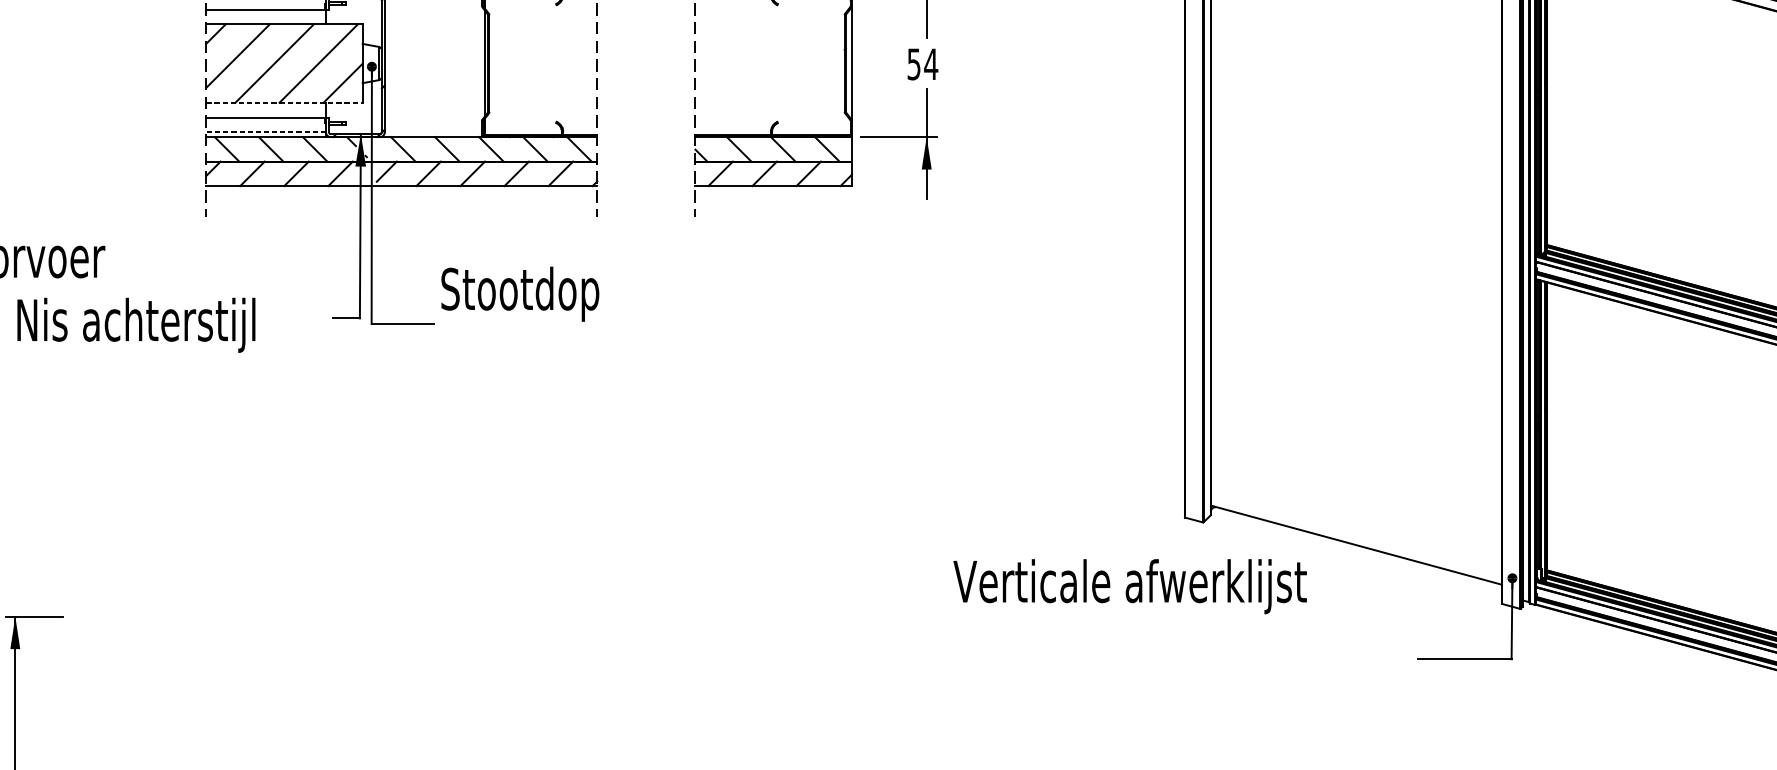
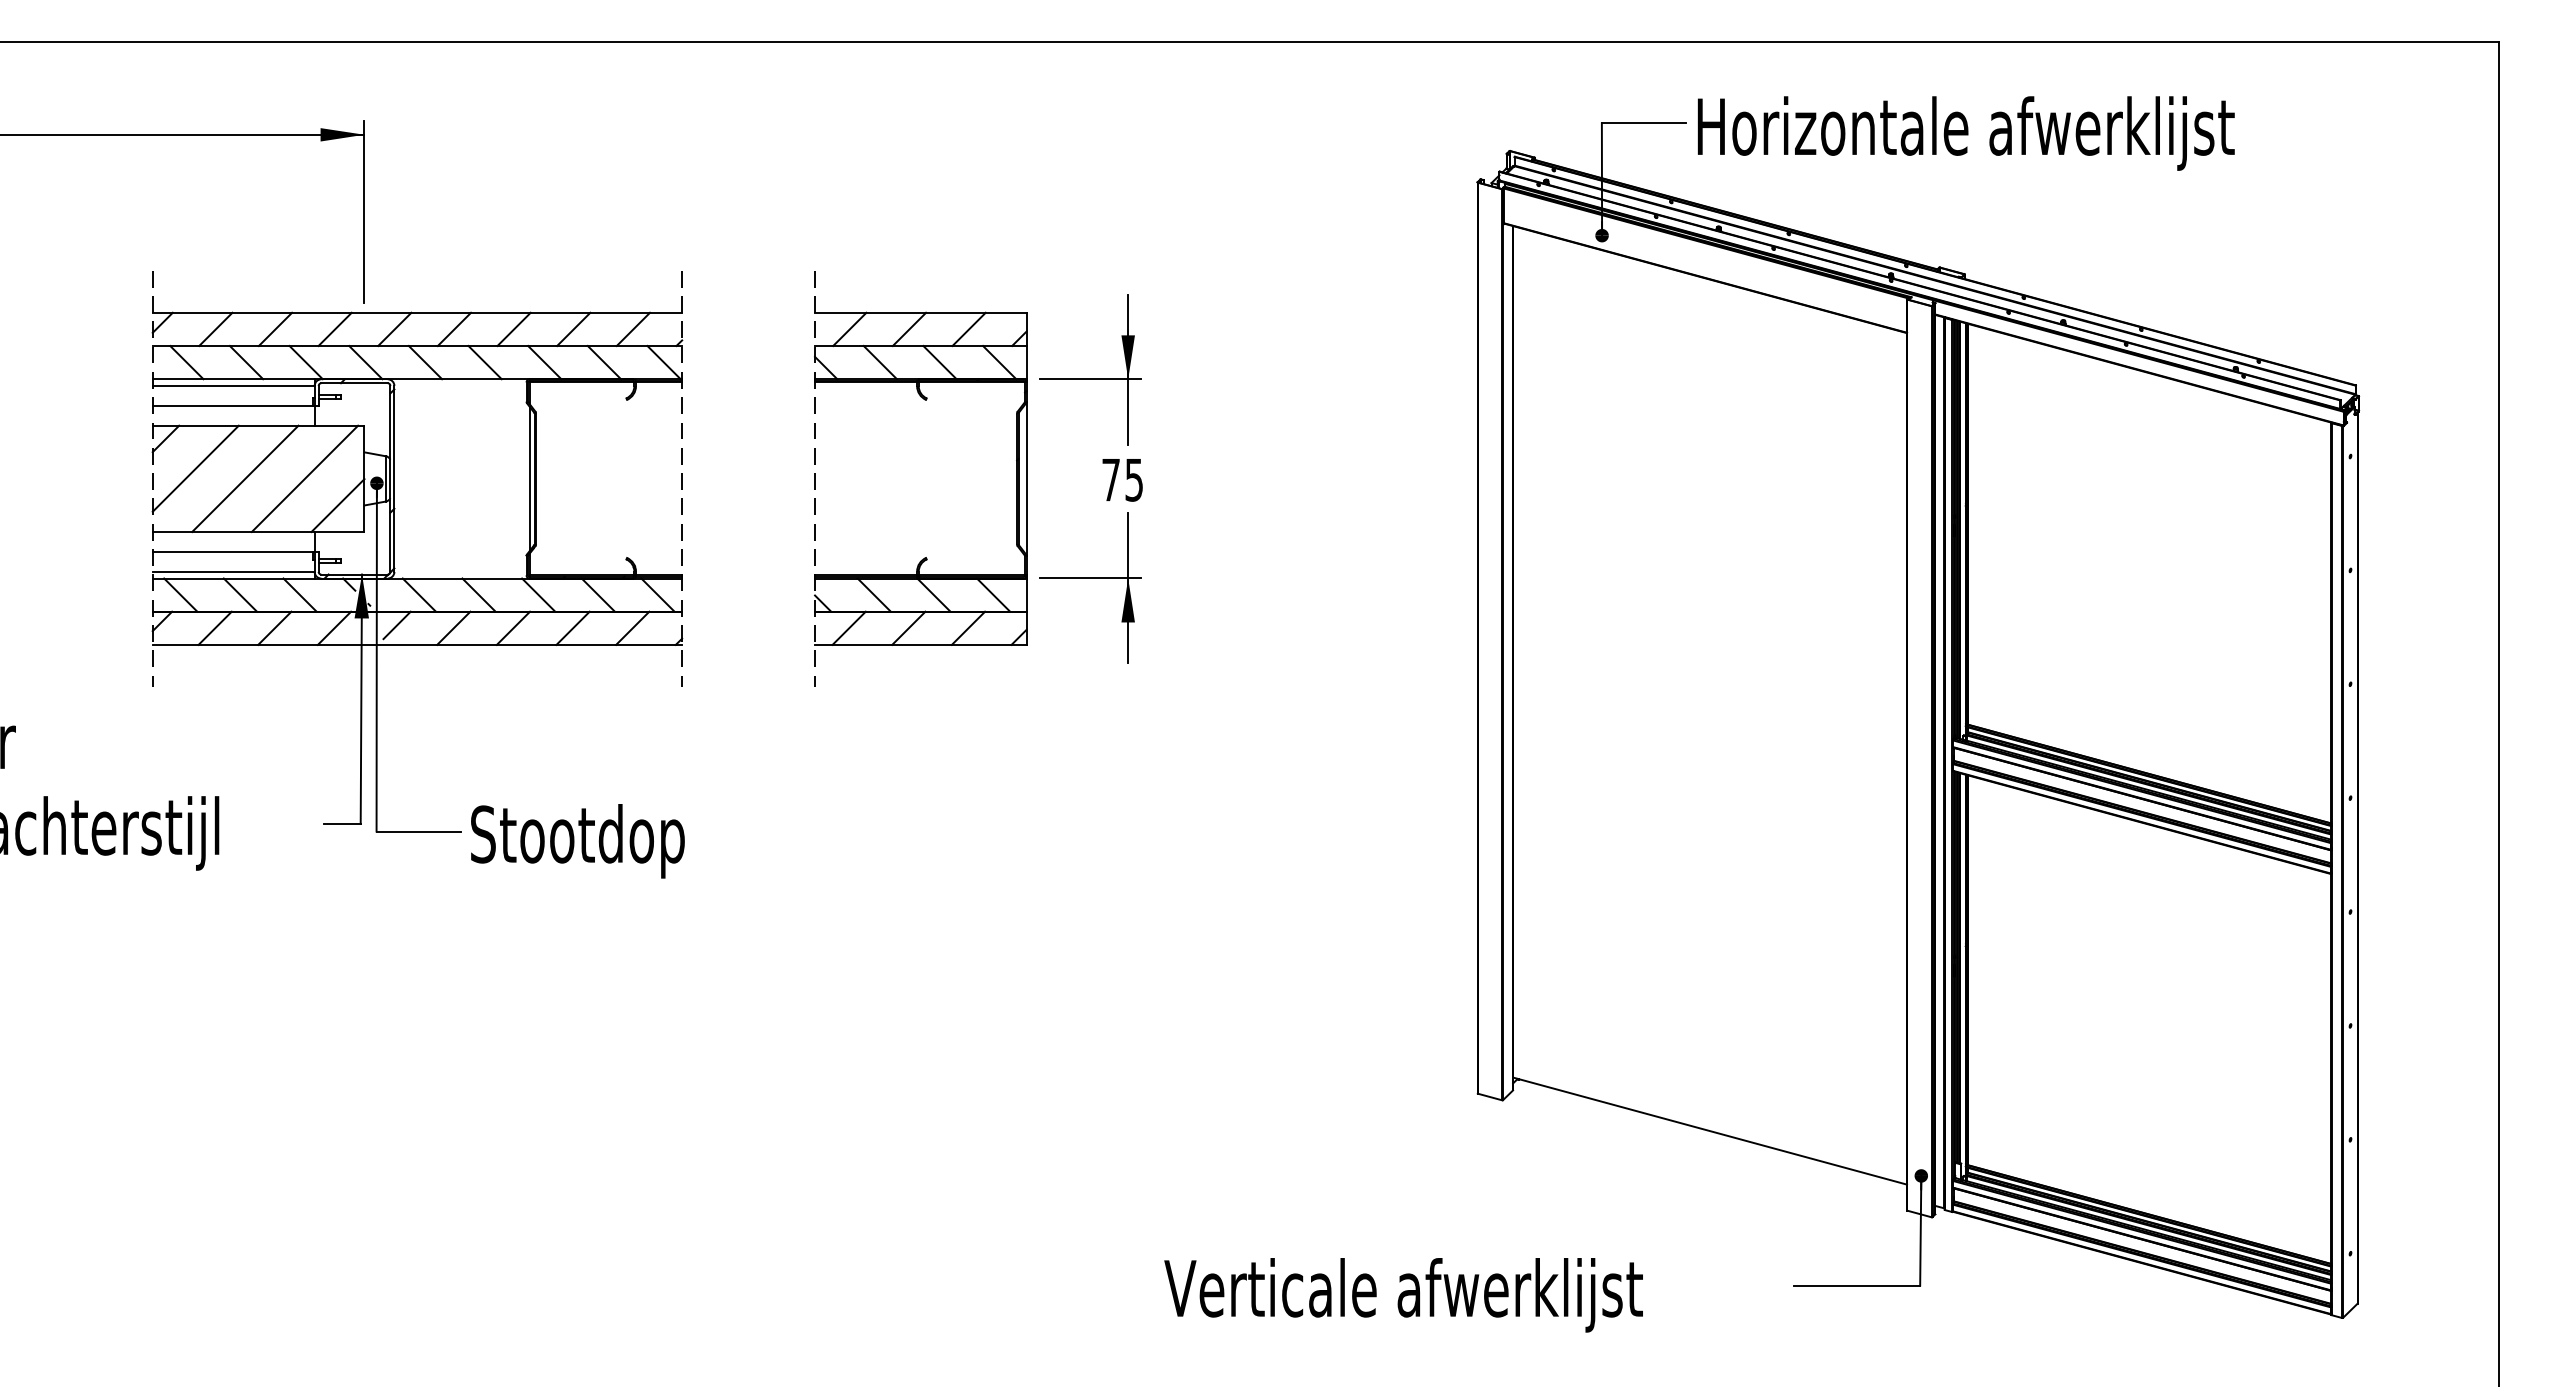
text: (922, 64) -> (1122, 480), 54 -> 75
line: (284, 103) -> (258, 532), dashed -> solid
line: (265, 131) -> (233, 571), dashed -> solid
text: (520, 294) -> (577, 841), moved
text: (1130, 586) -> (1403, 1295), moved

